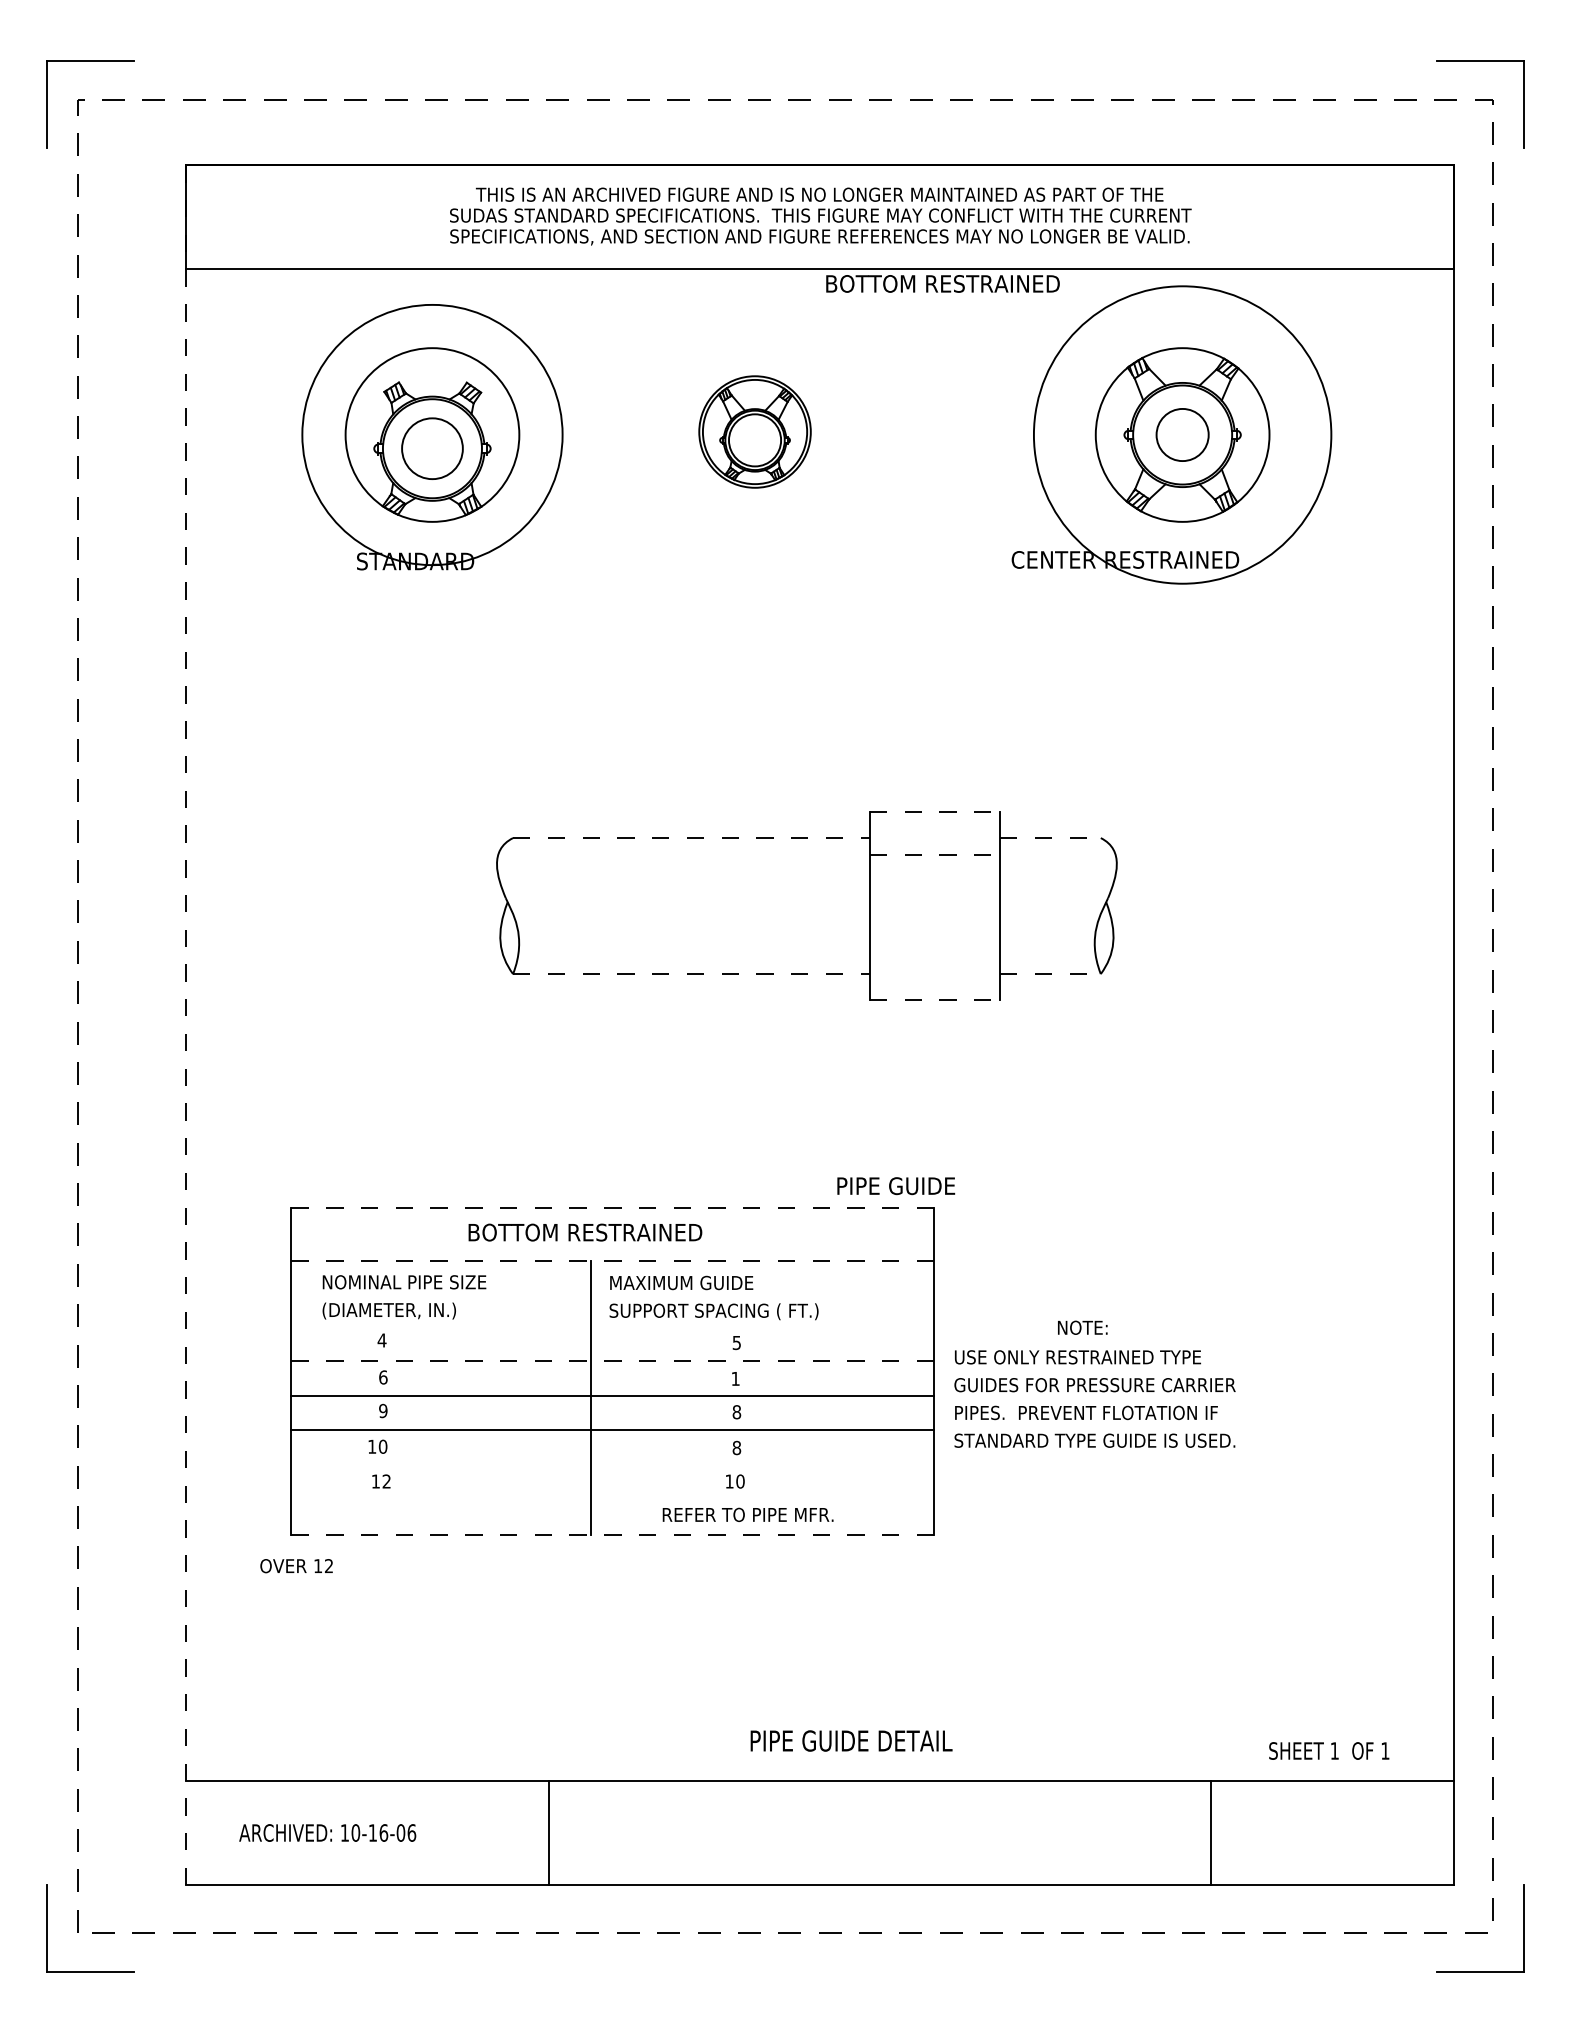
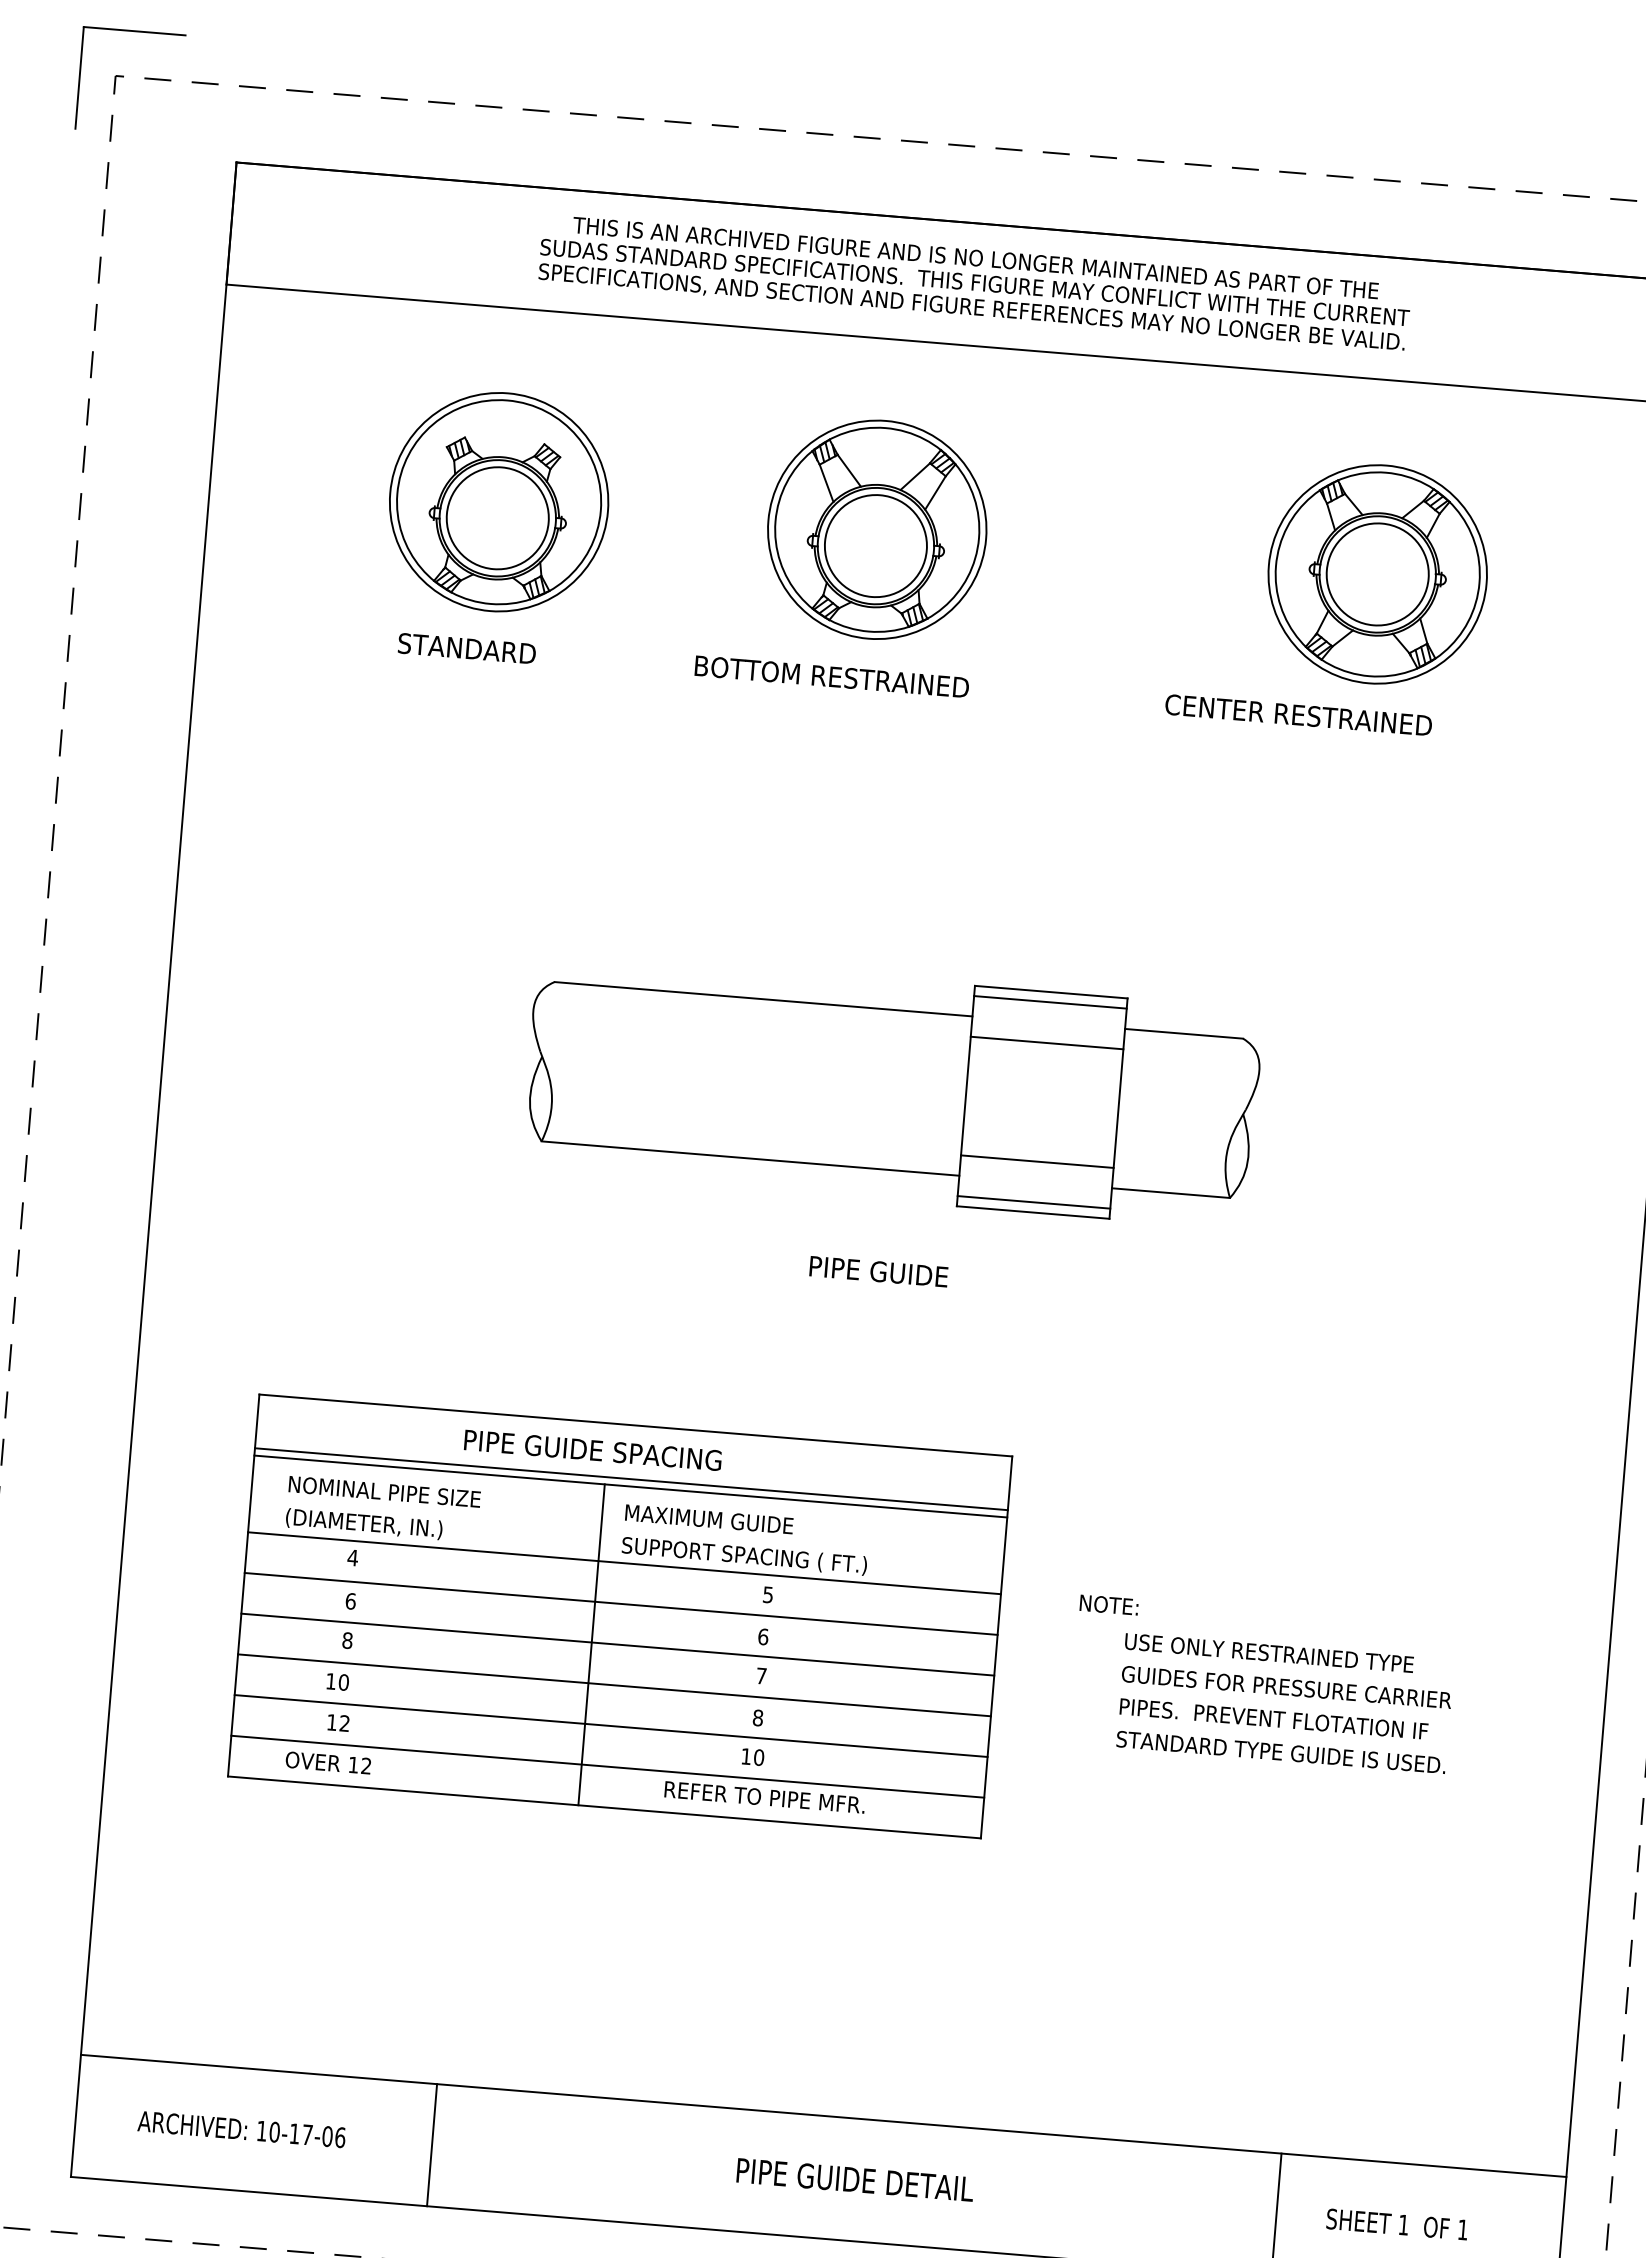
text: (942, 283) -> (831, 676), moved
part: (754, 431) -> (876, 529), size x1.67
circle: (432, 434) -> (499, 501), size x0.71
circle: (1182, 434) -> (1377, 573), size x0.62
circle: (1182, 434) -> (1377, 573), size x1.67
circle: (432, 448) -> (497, 518), size x1.43
line: (935, 812) -> (1051, 992), dashed -> solid
line: (934, 820) -> (1049, 1002), added
line: (691, 838) -> (763, 999), dashed -> solid
line: (1050, 838) -> (1184, 1034), dashed -> solid
line: (935, 855) -> (1047, 1043), dashed -> solid
line: (934, 956) -> (1036, 1161), added
line: (691, 974) -> (750, 1159), dashed -> solid
line: (1050, 974) -> (1171, 1193), dashed -> solid
line: (934, 991) -> (1033, 1202), added
line: (935, 1000) -> (1033, 1212), dashed -> solid
line: (186, 1025) -> (154, 1170), dashed -> solid
text: (896, 1186) -> (879, 1272), moved
line: (613, 1208) -> (636, 1425), dashed -> solid
text: (586, 1232) -> (602, 1451), BOTTOM RESTRAINED -> PIPE GUIDE SPACING
line: (612, 1254) -> (631, 1479), added
line: (613, 1260) -> (631, 1486), dashed -> solid
line: (612, 1326) -> (624, 1563), added
text: (1082, 1327) -> (1108, 1604), moved
line: (613, 1360) -> (622, 1603), dashed -> solid
text: (735, 1378) -> (763, 1636), 1 -> 6
text: (1094, 1398) -> (1284, 1702), moved
text: (383, 1411) -> (347, 1641), 9 -> 8
text: (736, 1412) -> (761, 1676), 8 -> 7
line: (612, 1465) -> (610, 1726), added
line: (612, 1499) -> (607, 1766), added
line: (613, 1534) -> (605, 1807), dashed -> solid
text: (296, 1566) -> (328, 1763), moved
text: (851, 1740) -> (855, 2179), moved
text: (1329, 1750) -> (1397, 2223), moved
text: (383, 1832) -> (307, 2134), 10-16-06 -> 10-17-06
line: (549, 1832) -> (432, 2144), moved

